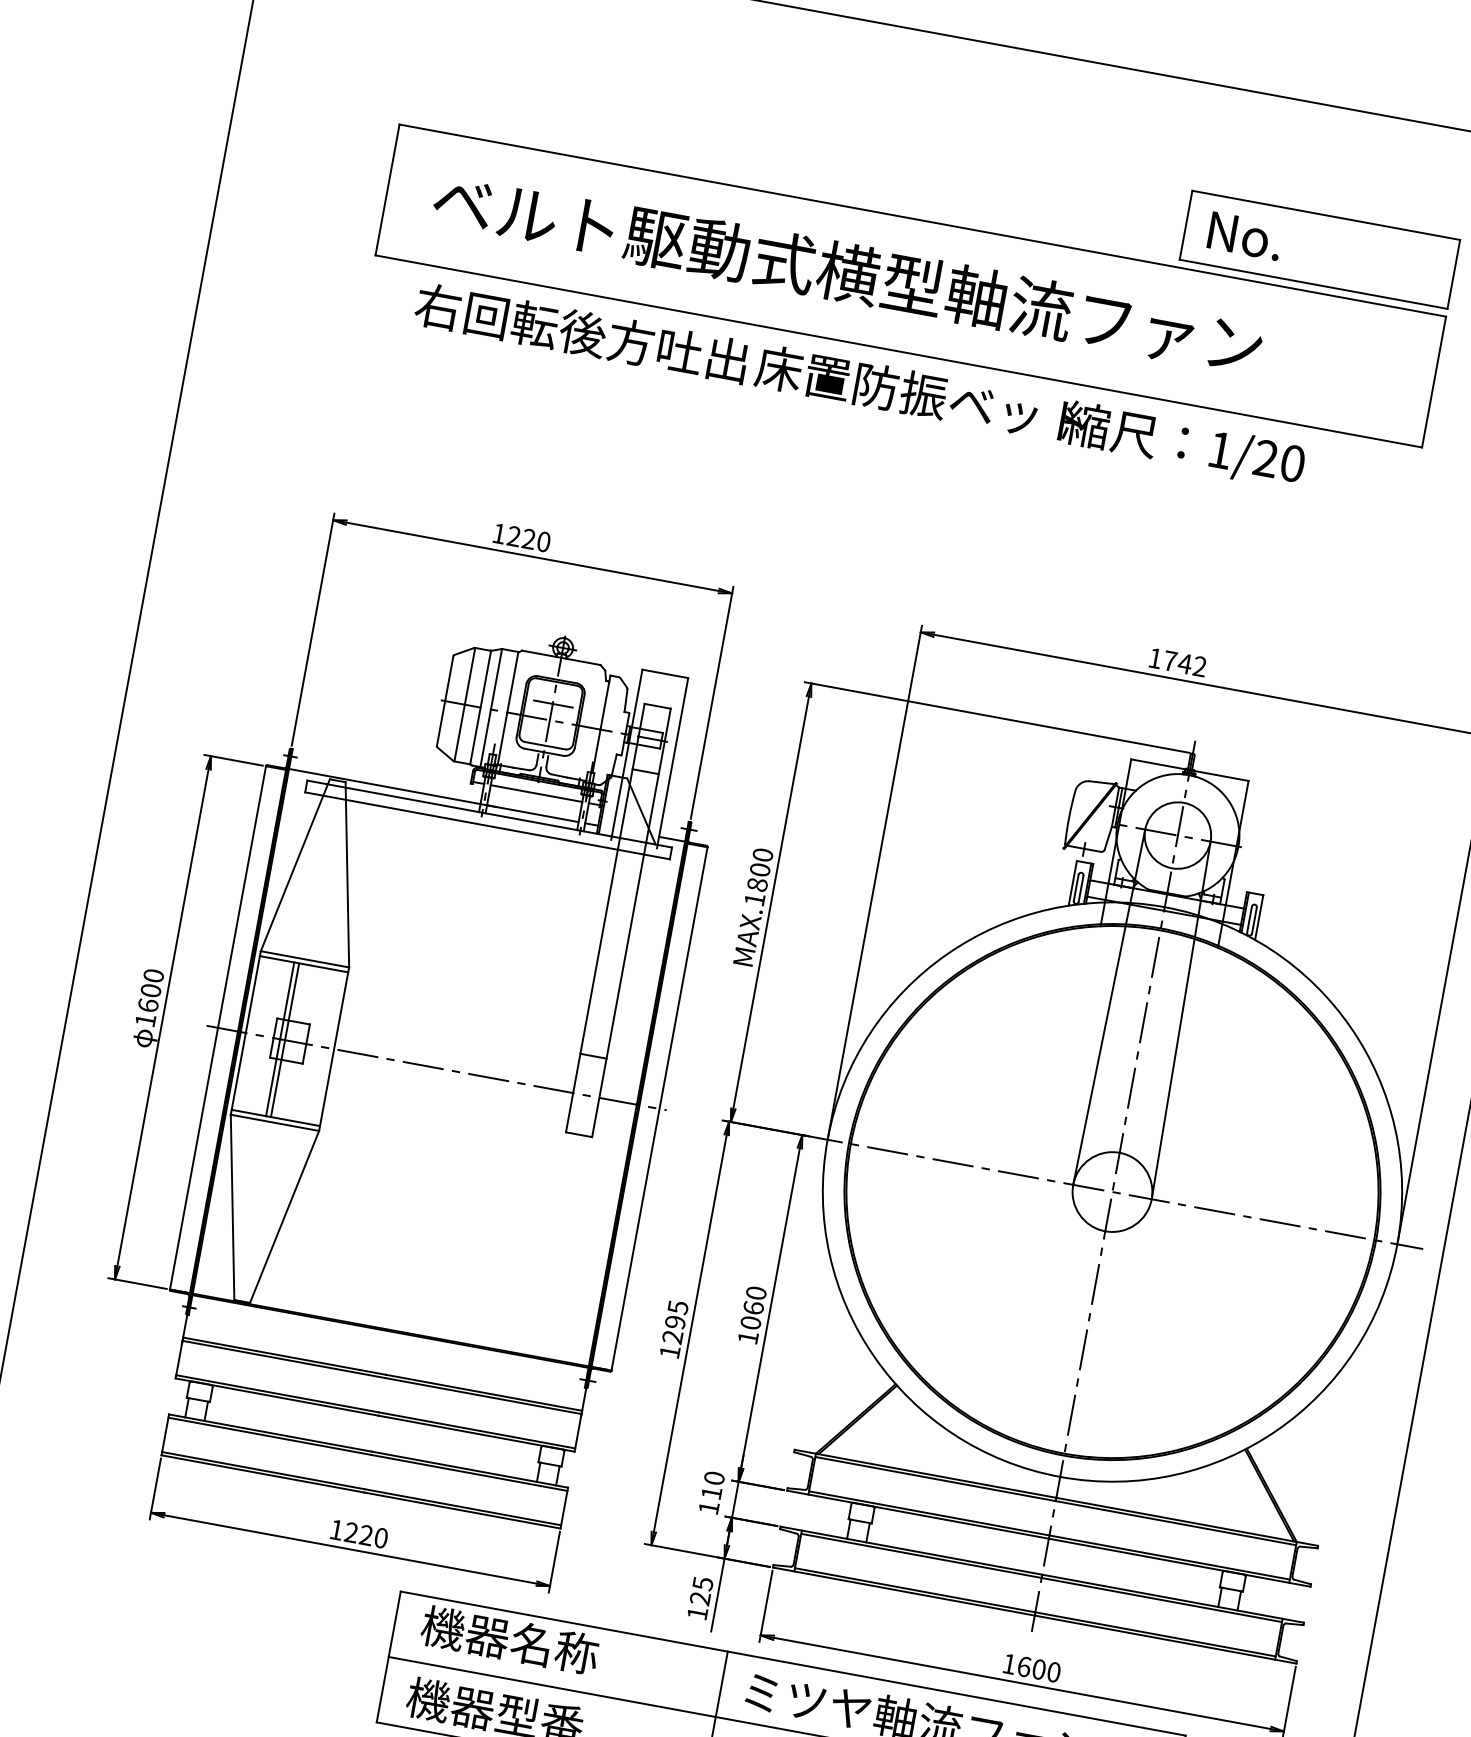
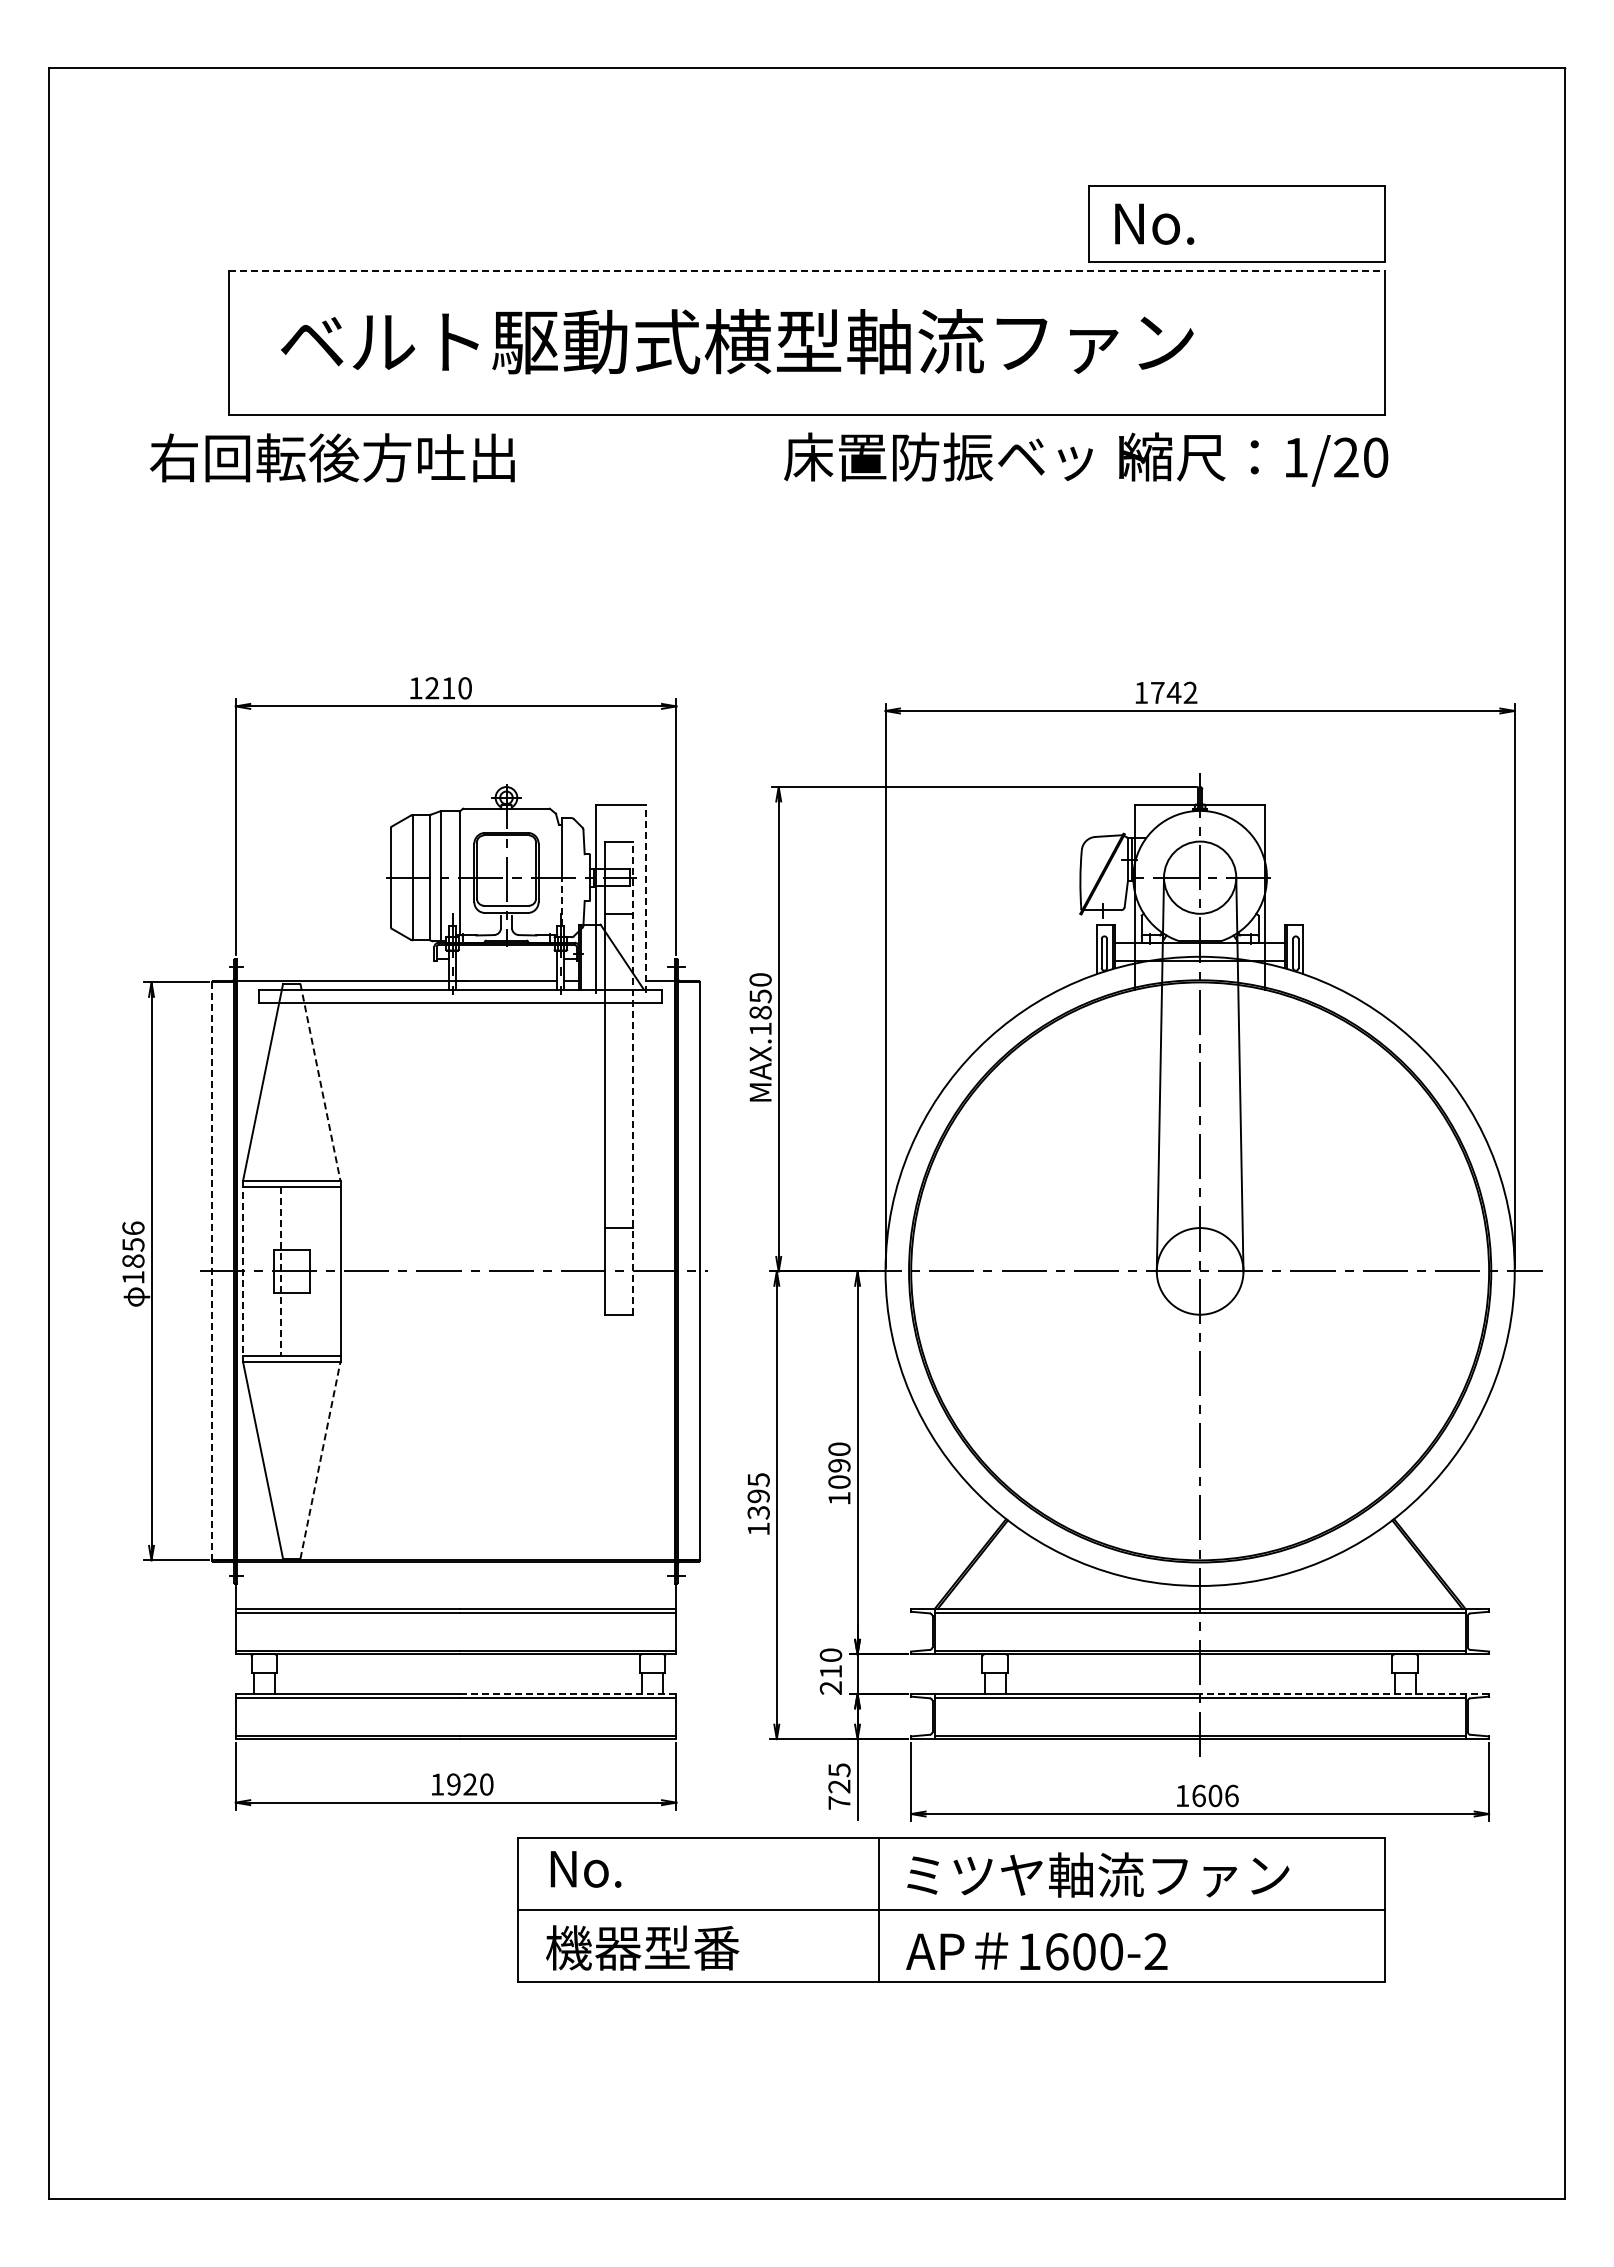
line: (923, 220) -> (807, 270), solid -> dashed
text: (581, 332) -> (332, 457), moved
text: (1030, 417) -> (1086, 459), moved
text: (528, 539) -> (448, 688), 1220 -> 1210
line: (552, 703) -> (506, 859), removed
line: (596, 751) -> (562, 901), solid -> dashed
line: (672, 763) -> (646, 899), solid -> dashed
line: (536, 793) -> (506, 958), removed
text: (760, 870) -> (760, 996), MAX.1800 -> MAX.1850
line: (347, 874) -> (320, 1082), solid -> dashed
line: (631, 923) -> (633, 1078), solid -> dashed
text: (151, 990) -> (133, 1244), 1600 -> 1856
line: (218, 1028) -> (212, 1271), solid -> dashed
line: (246, 1033) -> (243, 1271), solid -> dashed
line: (279, 1039) -> (280, 1271), solid -> dashed
line: (285, 1040) -> (286, 1271), removed
line: (284, 1217) -> (320, 1460), solid -> dashed
text: (753, 1307) -> (839, 1465), 1060 -> 1090
text: (672, 1336) -> (758, 1512), 1295 -> 1395
line: (470, 1469) -> (568, 1693), solid -> dashed
text: (708, 1507) -> (830, 1687), 110 -> 210
text: (351, 1532) -> (453, 1784), 1220 -> 1920
line: (1173, 1598) -> (1344, 1693), solid -> dashed
text: (697, 1613) -> (839, 1802), 125 -> 725
text: (510, 1640) -> (644, 1868), 機器名称 -> No.
text: (1053, 1671) -> (1231, 1795), 1600 -> 1606

